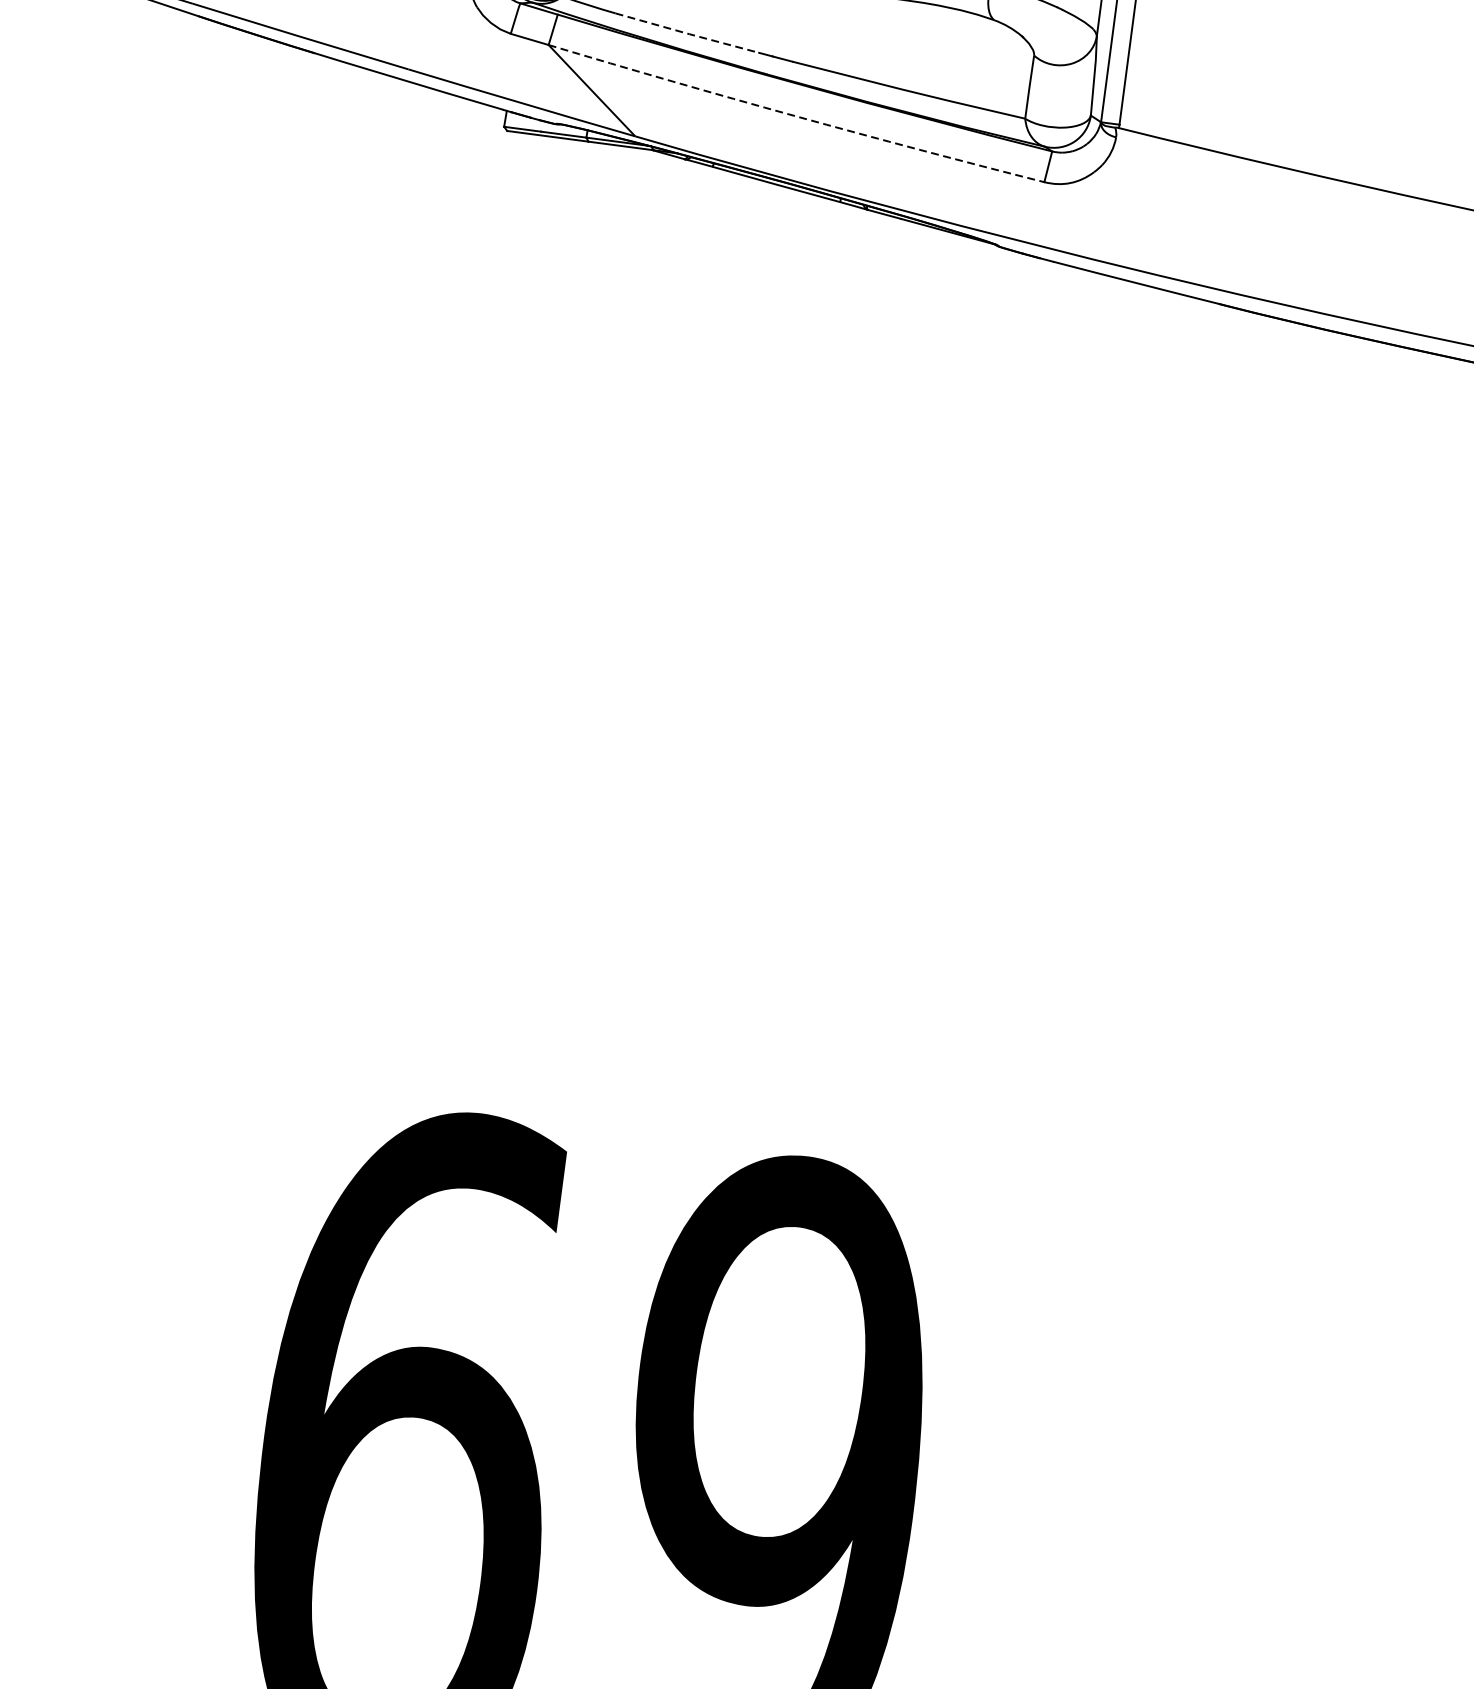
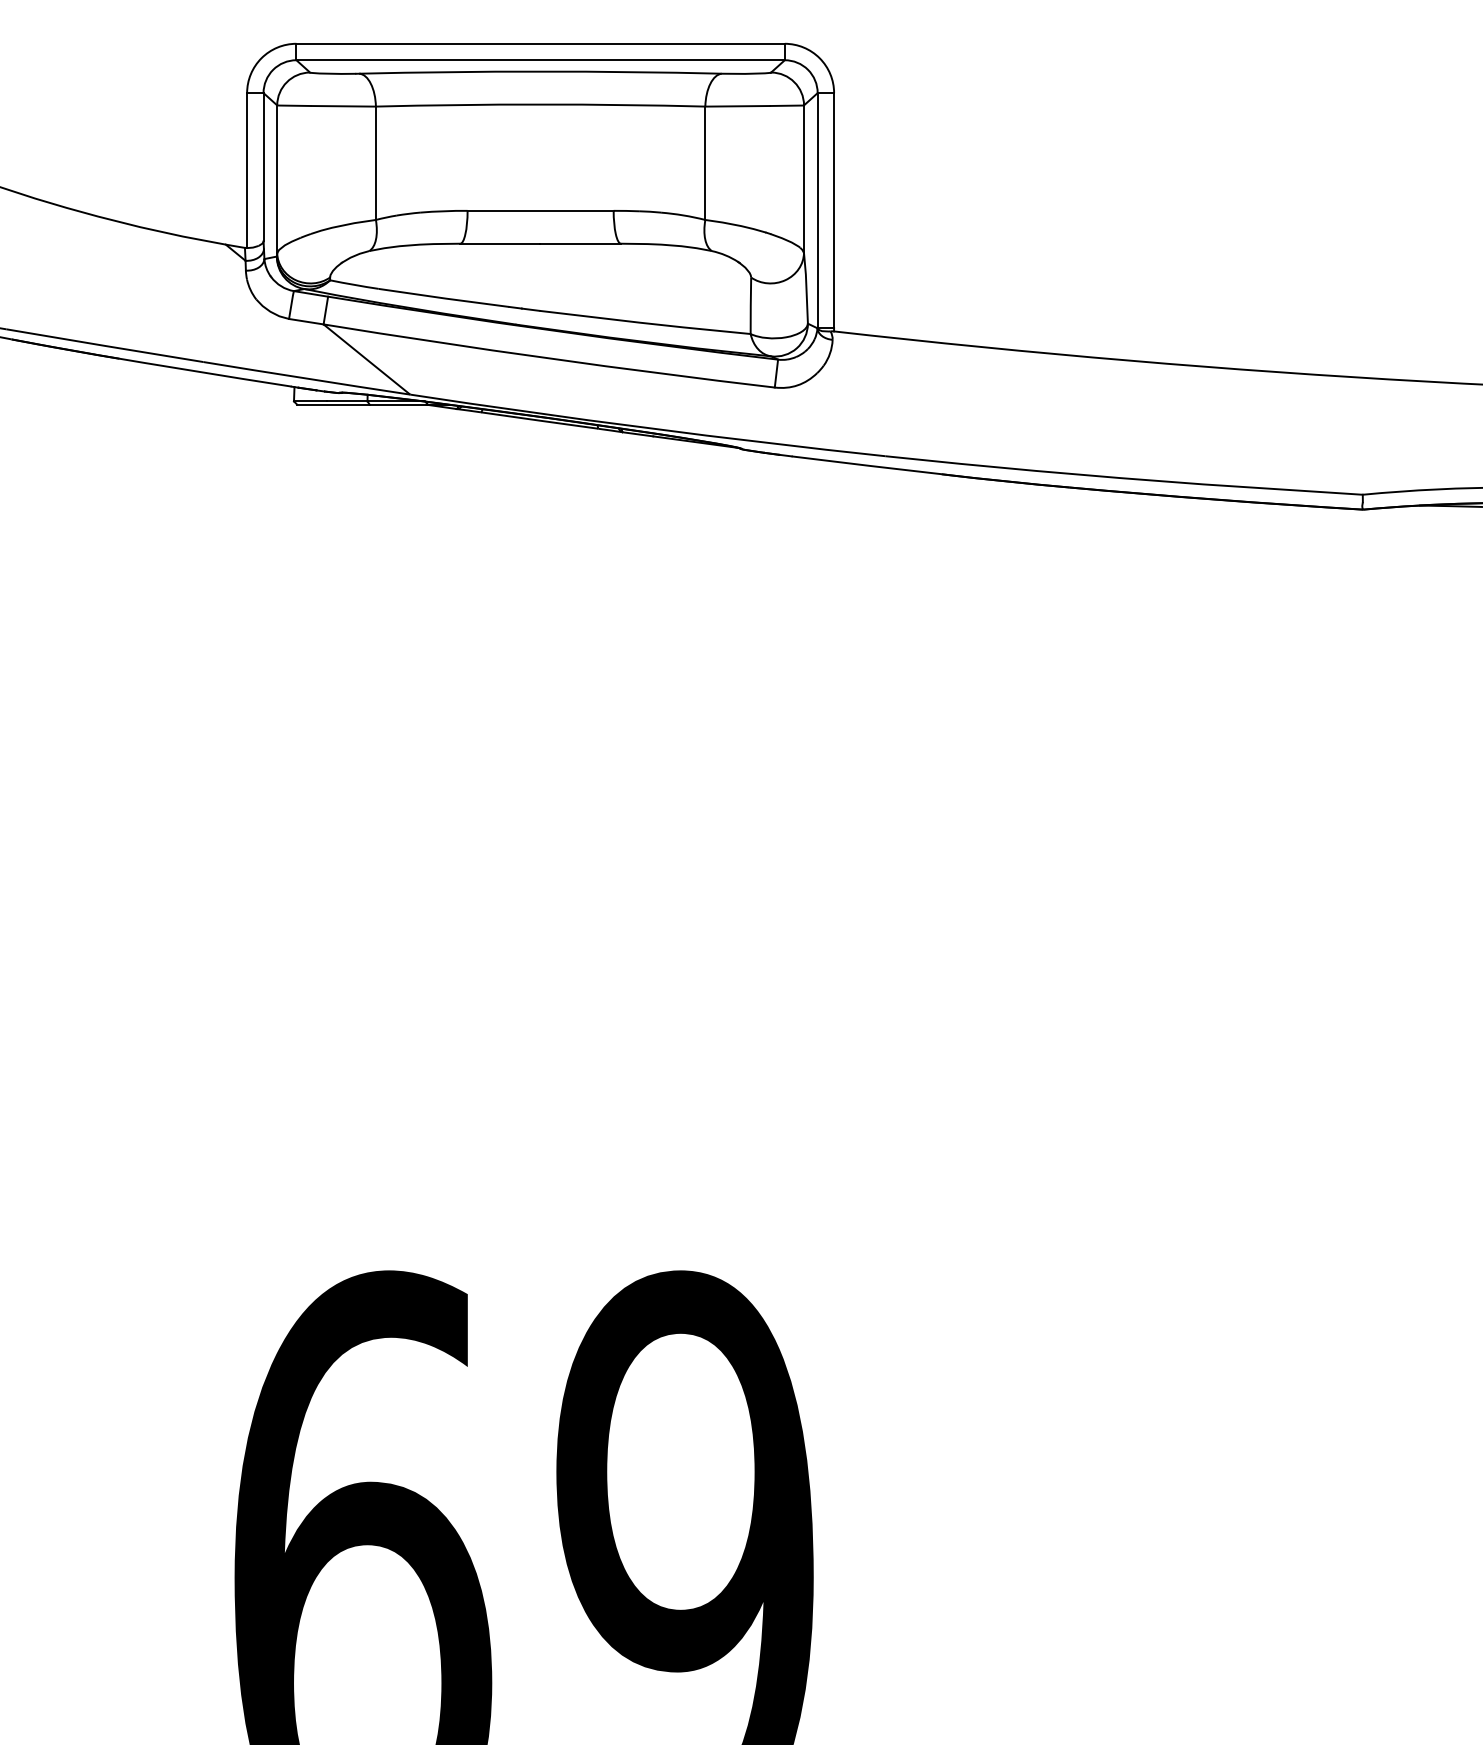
line: (688, 33) -> (445, 298), dashed -> solid
arc: (795, 116) -> (548, 358), dashed -> solid

